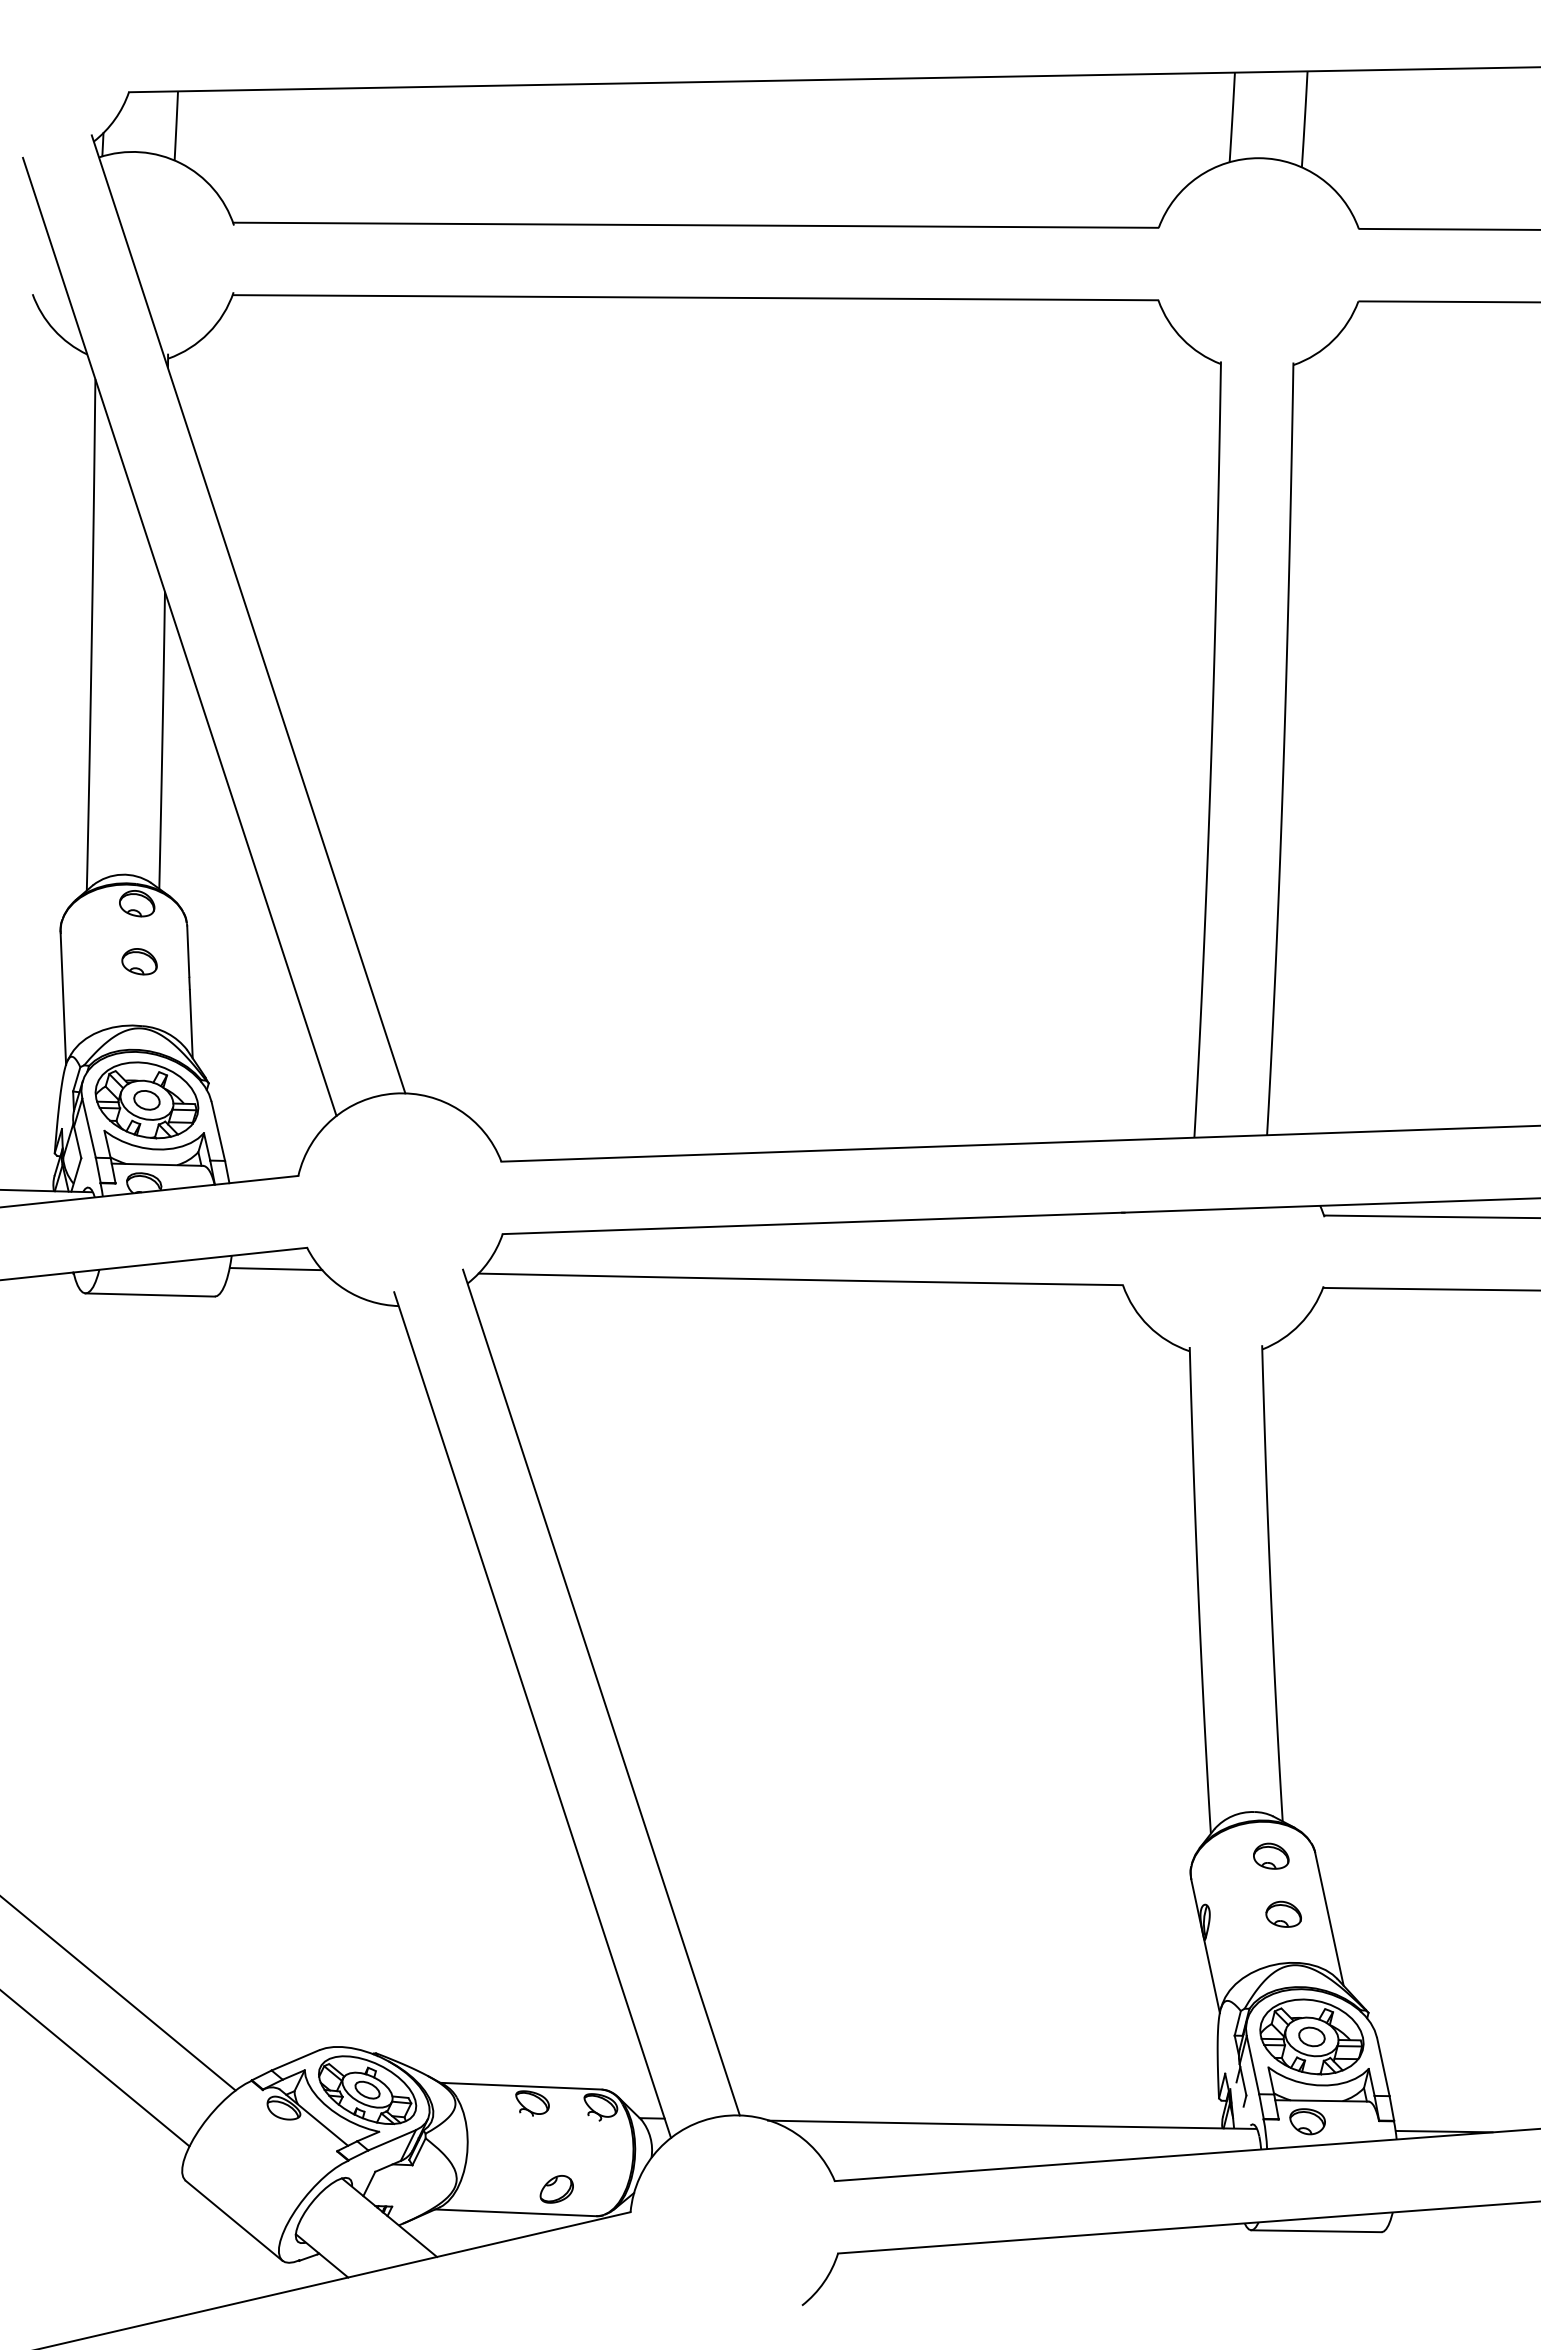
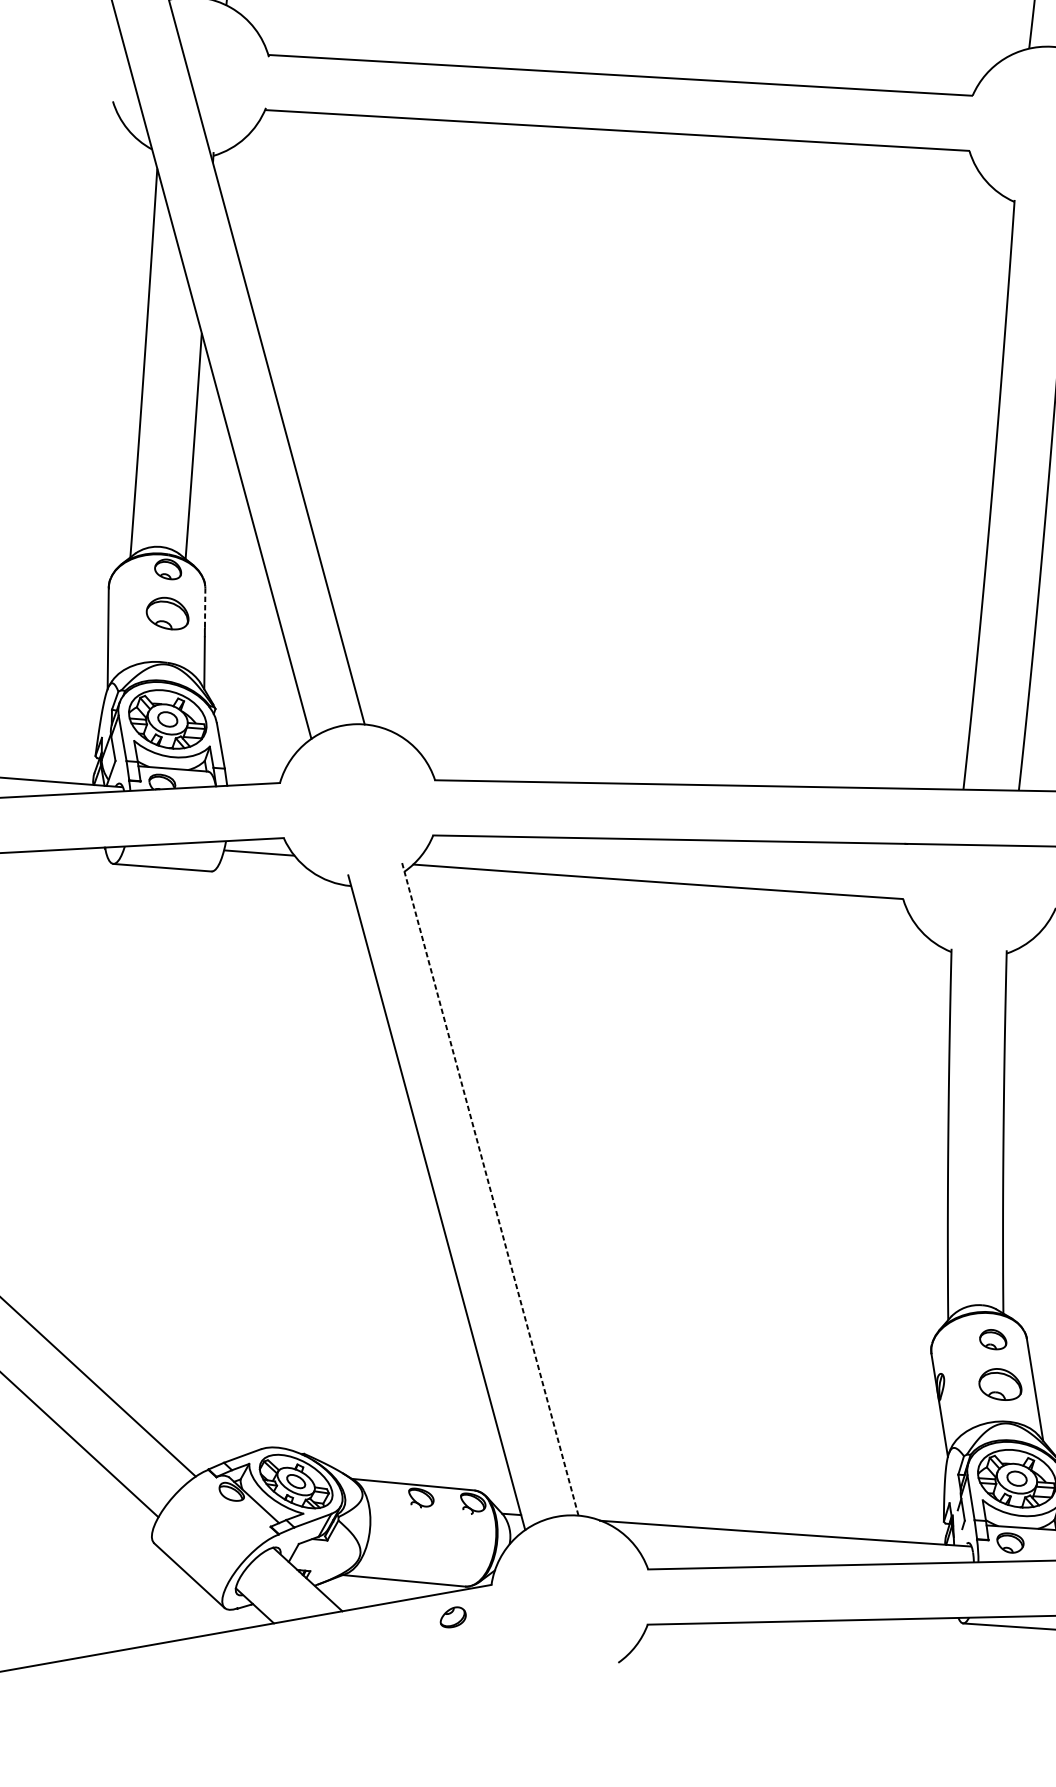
line: (188, 951) -> (205, 607), solid -> dashed
part: (139, 961) -> (167, 613), size x1.6
line: (601, 1692) -> (490, 1188), solid -> dashed
part: (1283, 1913) -> (1000, 1383), size x1.6
part: (556, 2189) -> (453, 1617), moved

